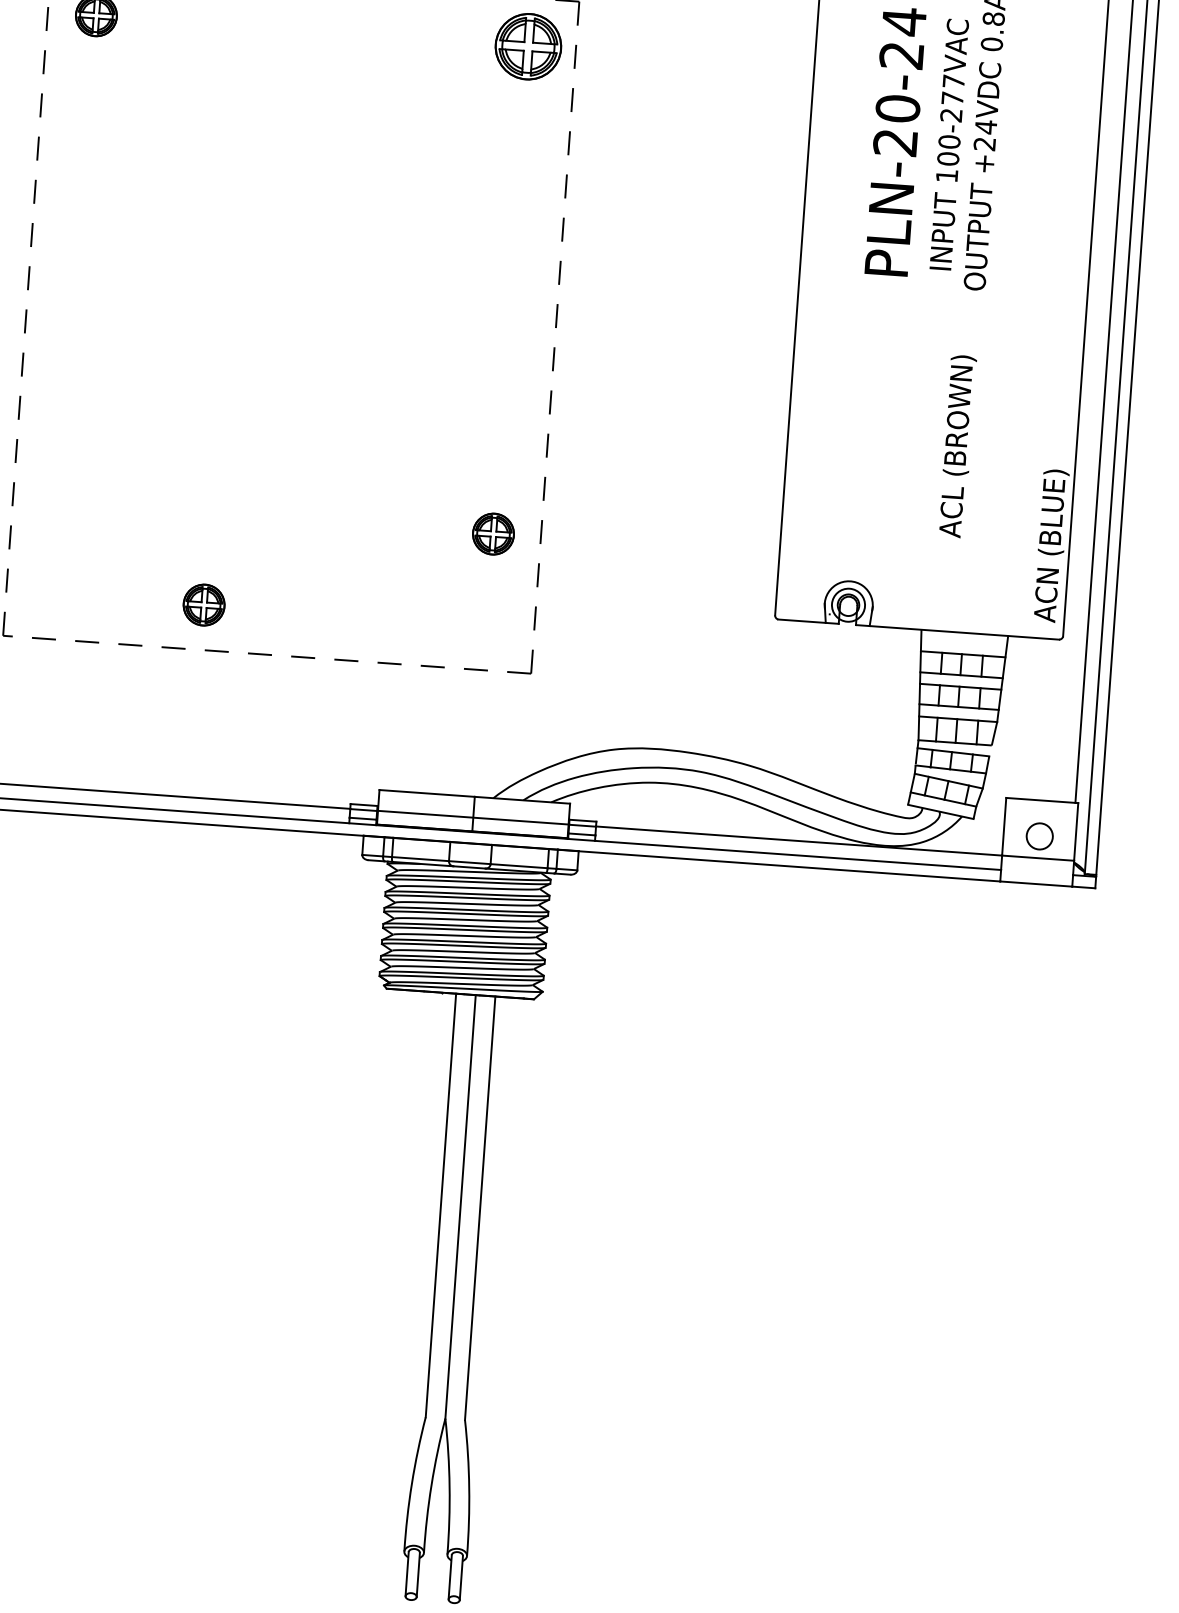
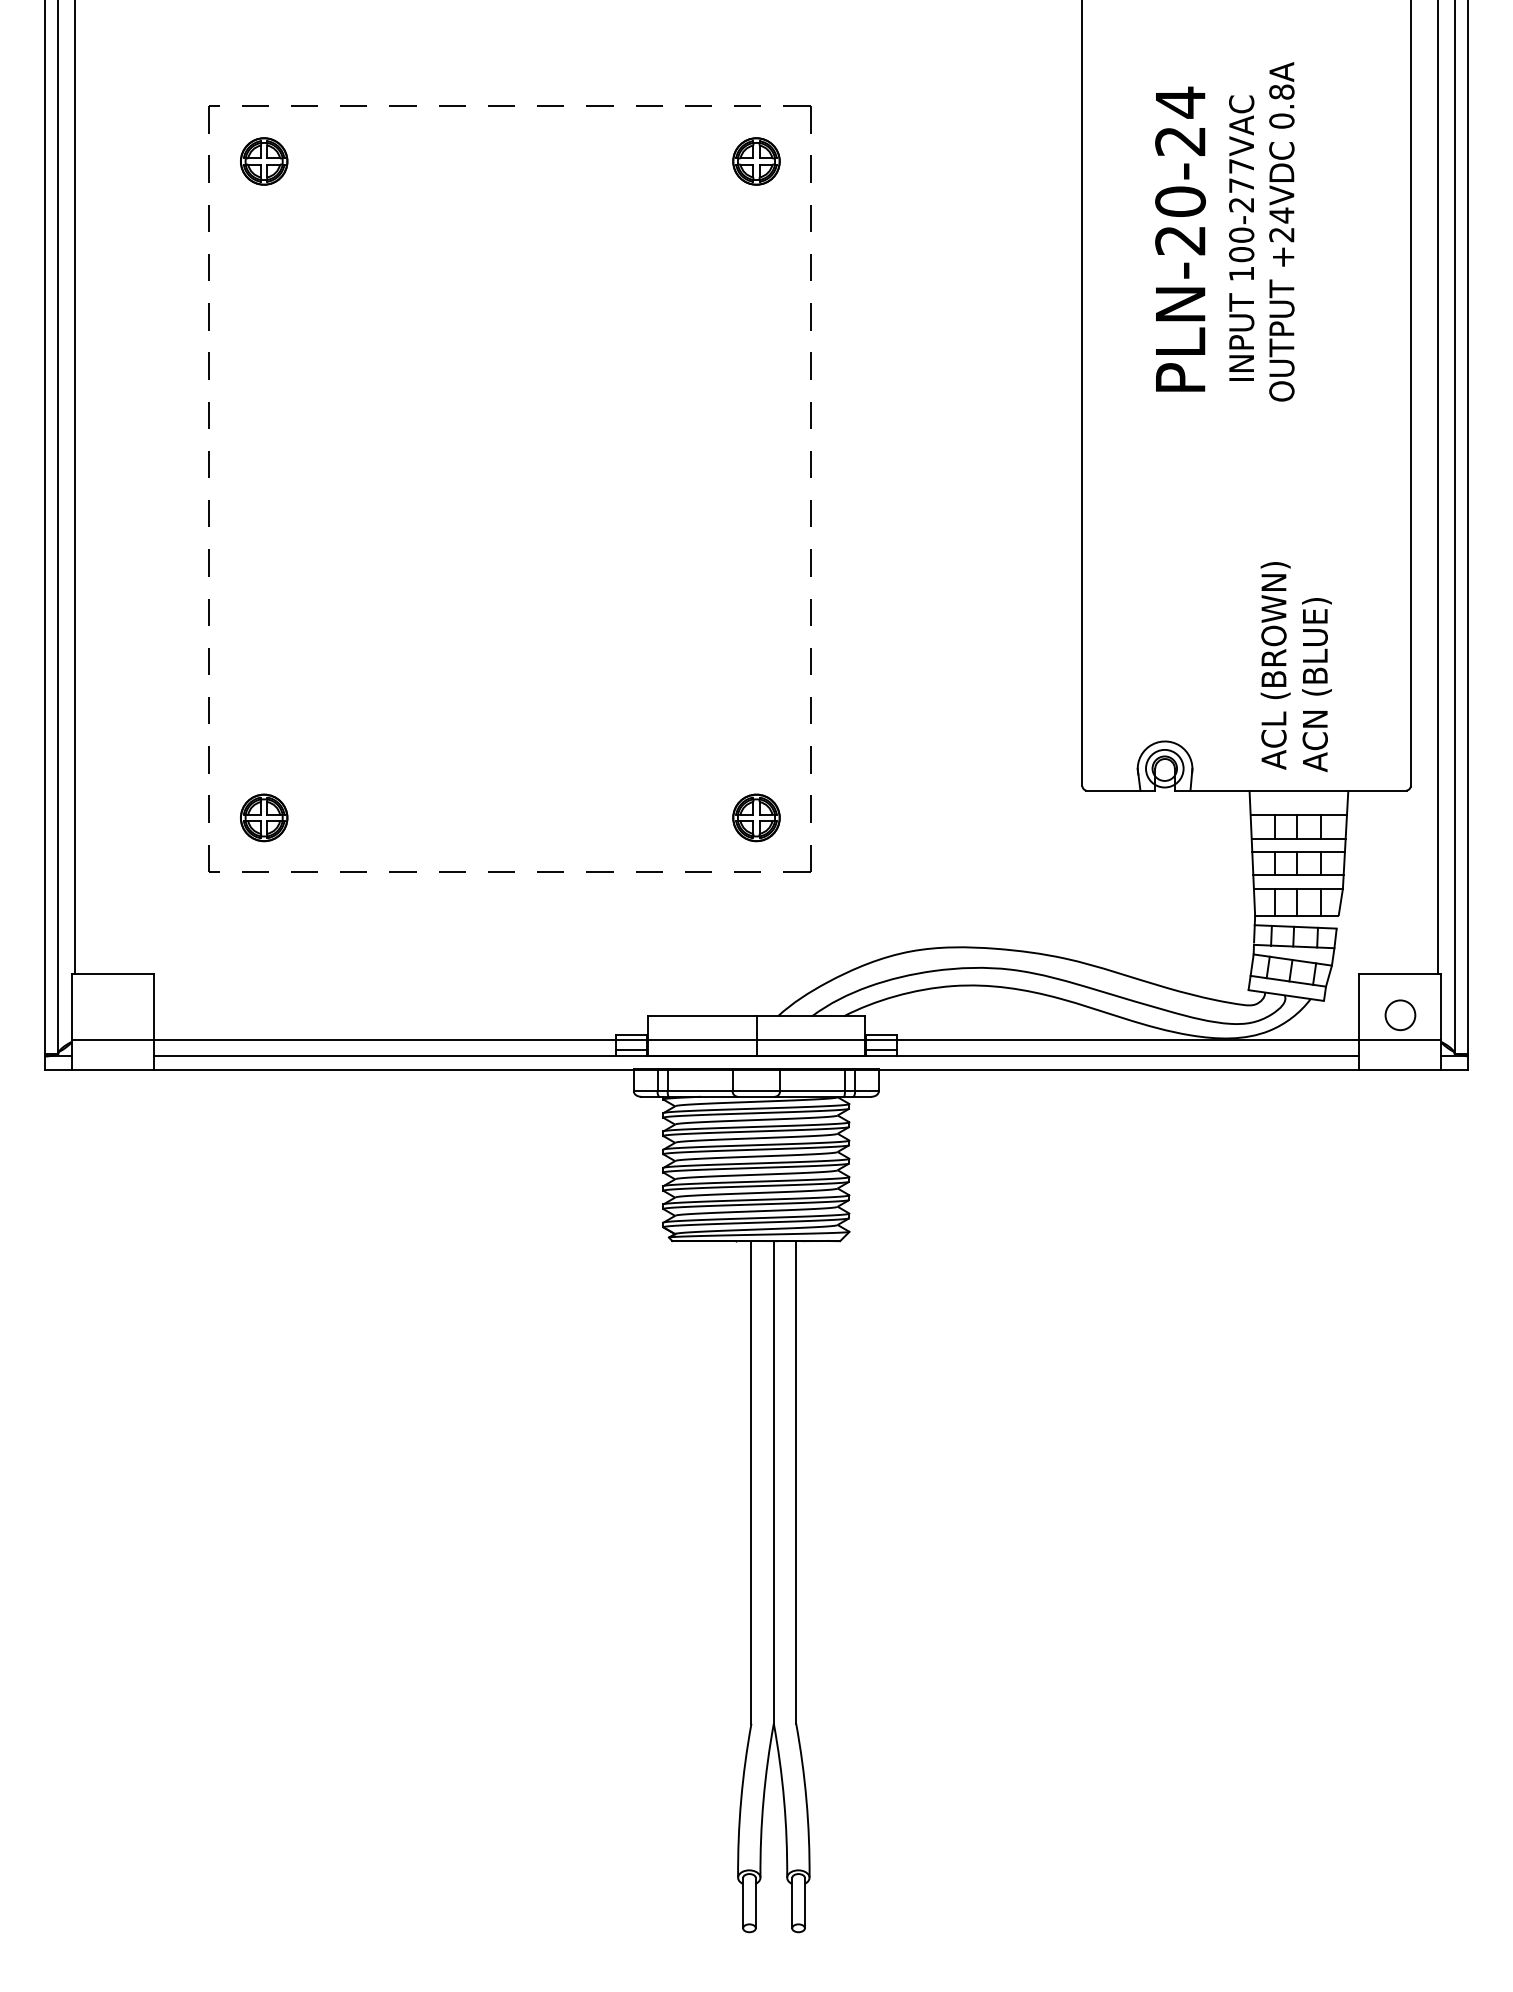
part: (528, 46) -> (756, 161), size x0.62
text: (957, 446) -> (1275, 665), moved
part: (493, 533) -> (756, 817), moved
text: (1050, 546) -> (1316, 685), moved
part: (204, 604) -> (264, 817), moved

